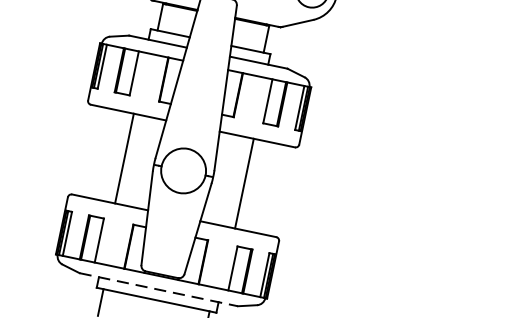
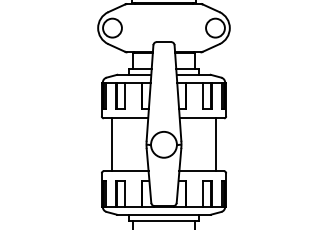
line: (125, 158) -> (112, 144), moved
line: (243, 182) -> (215, 144), moved
line: (159, 289) -> (164, 214), dashed -> solid

